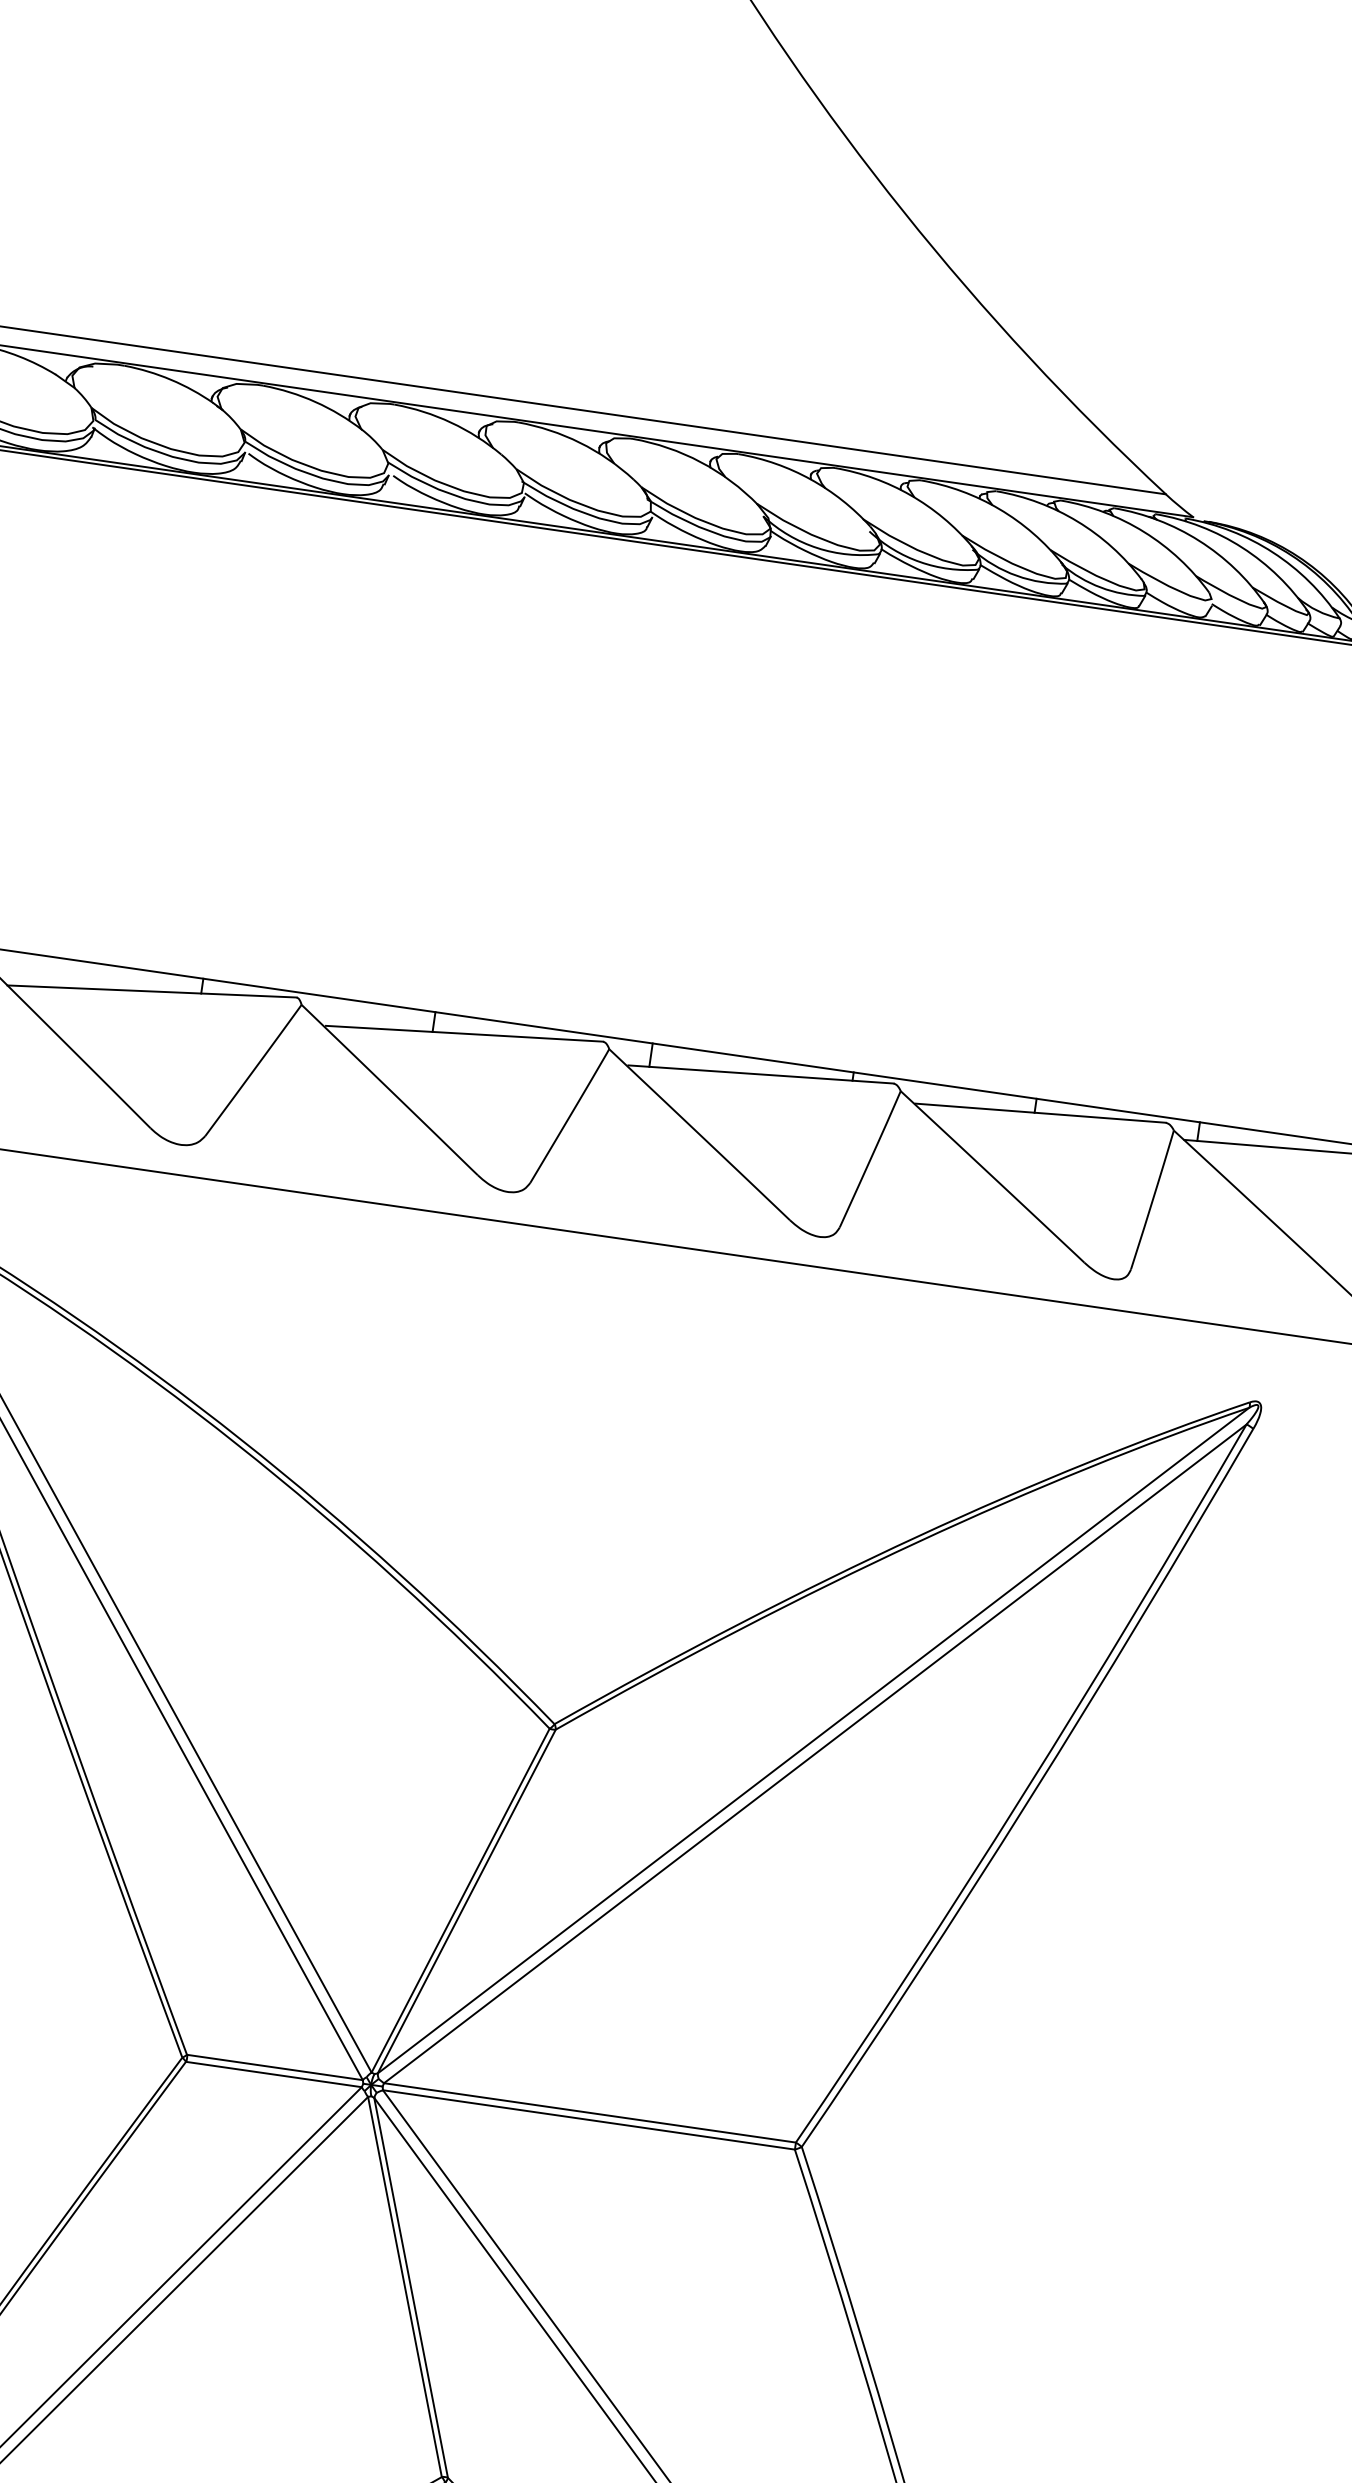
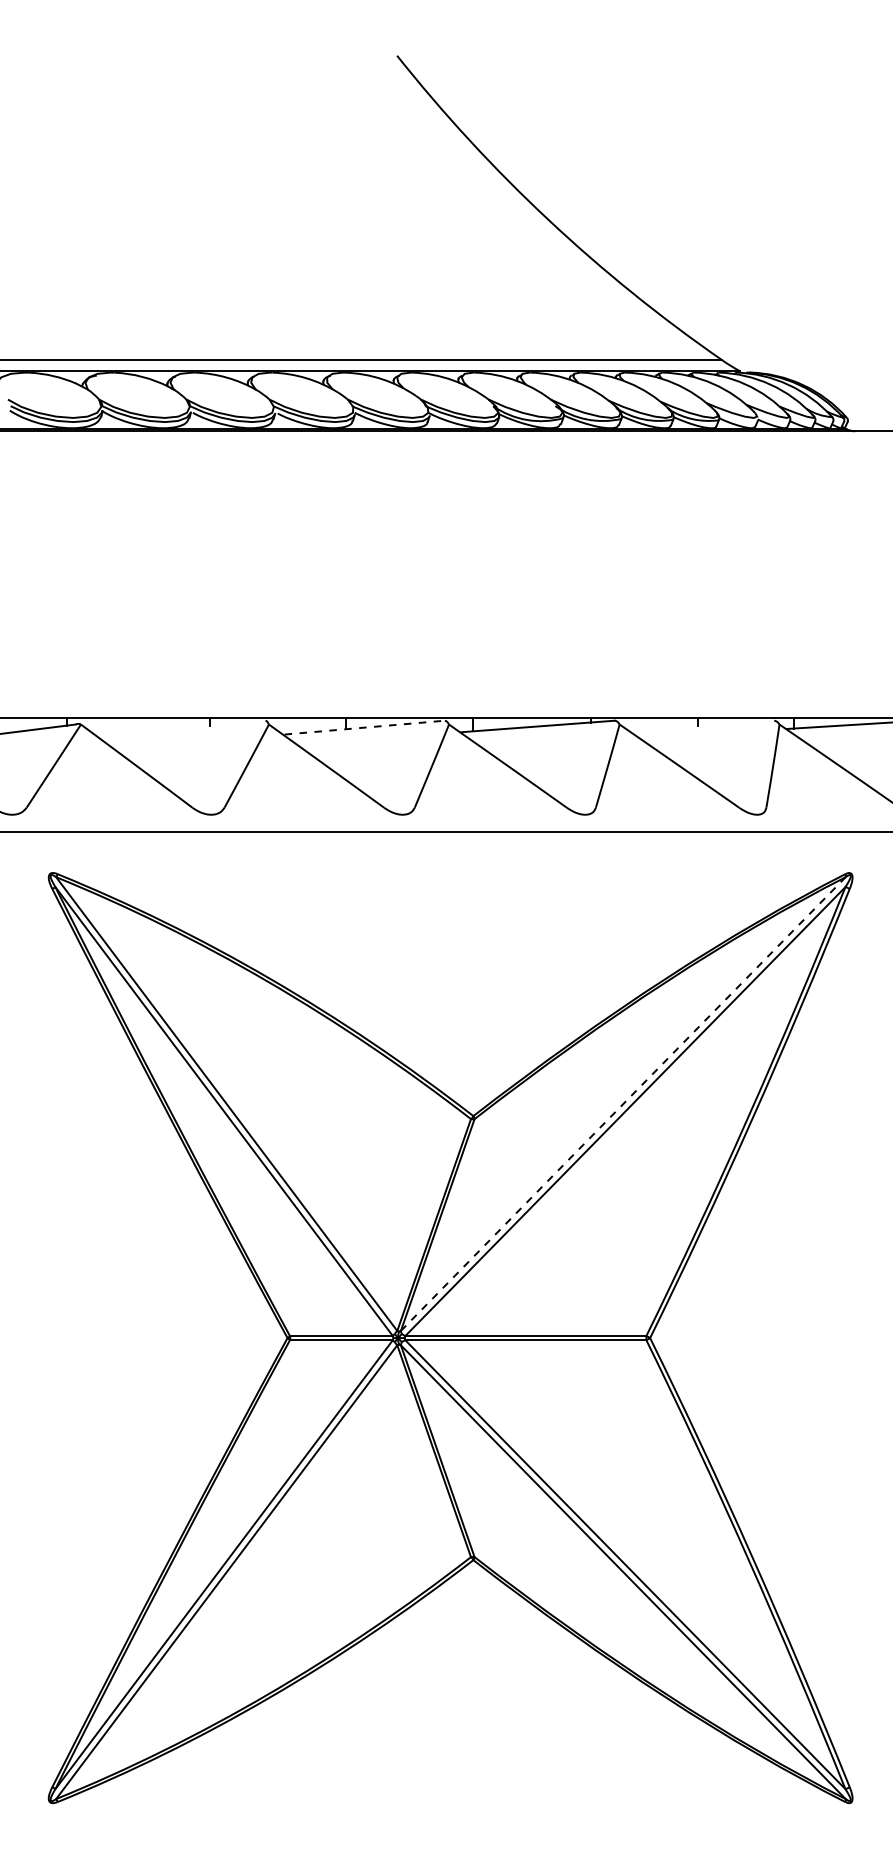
line: (151, 990) -> (181, 728), removed
line: (465, 1033) -> (365, 727), solid -> dashed
line: (1040, 1113) -> (701, 725), removed
line: (813, 1741) -> (623, 1104), solid -> dashed

